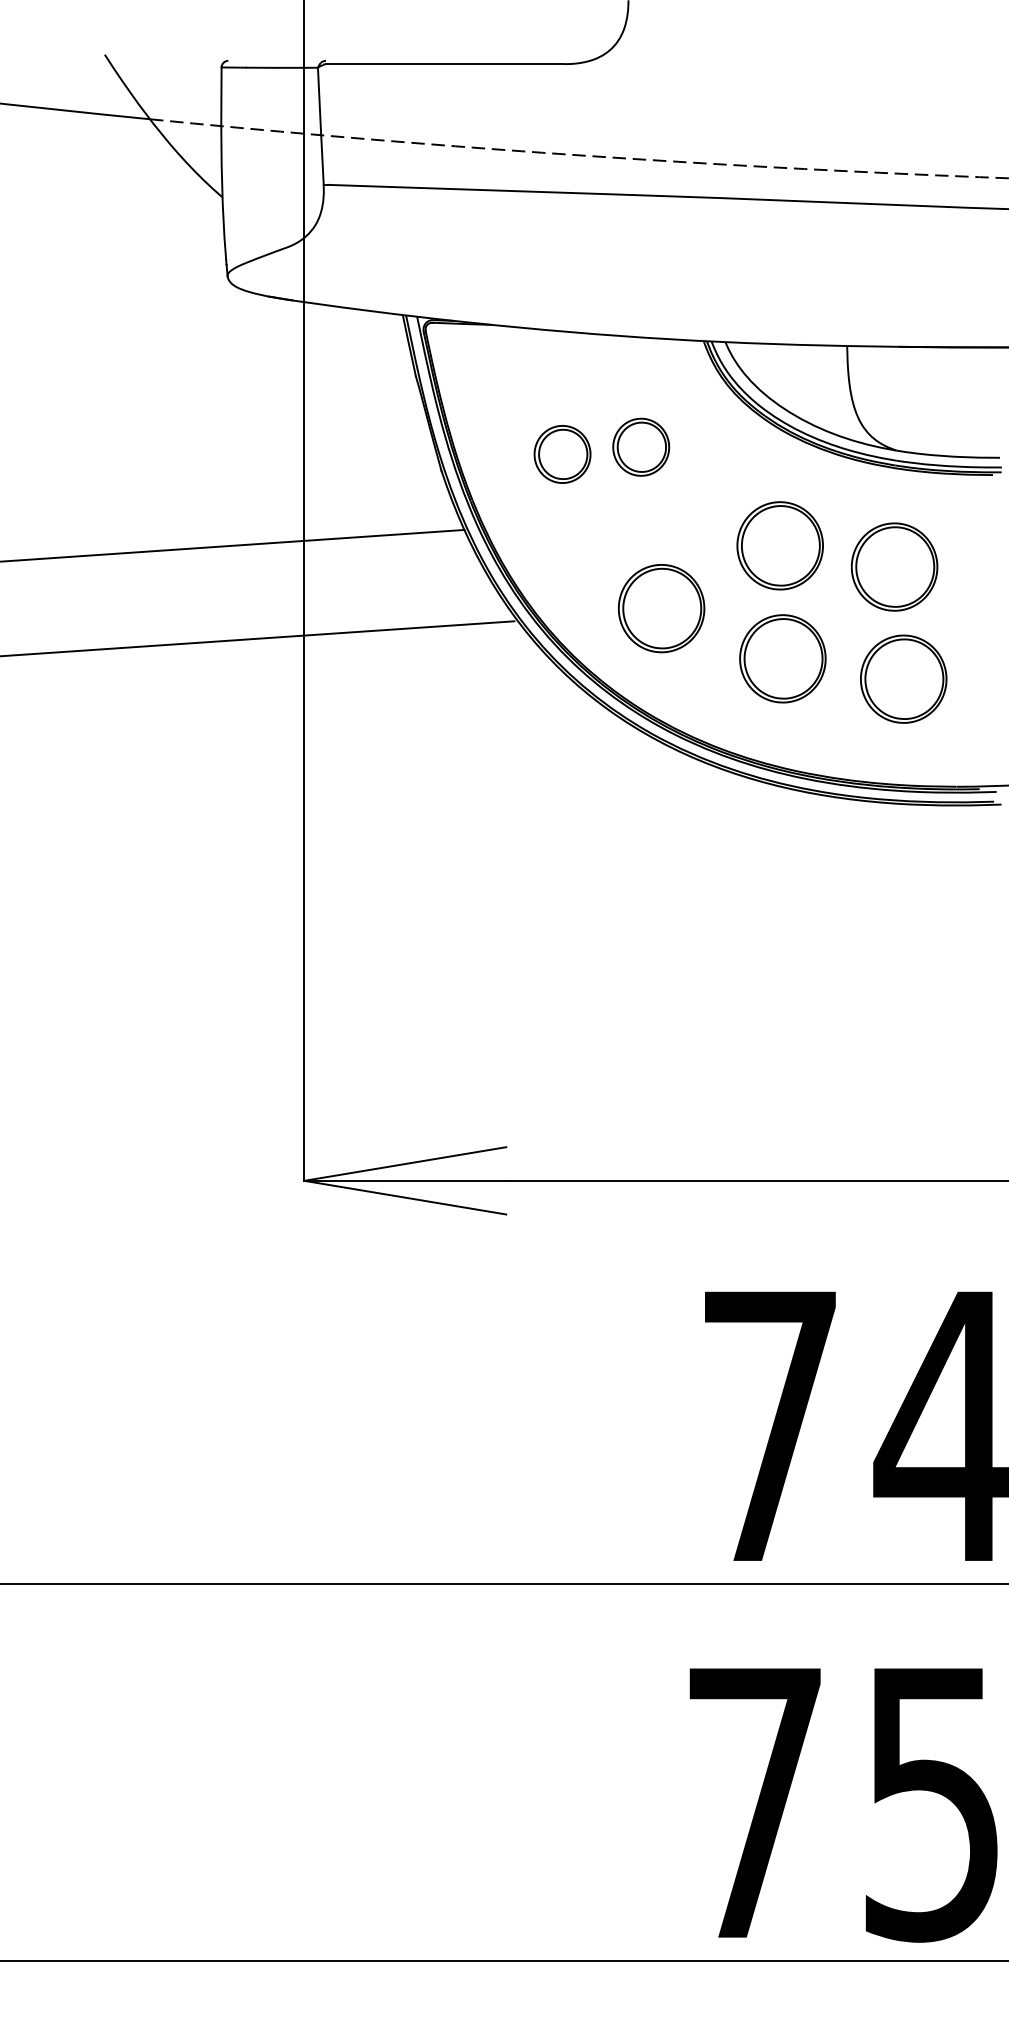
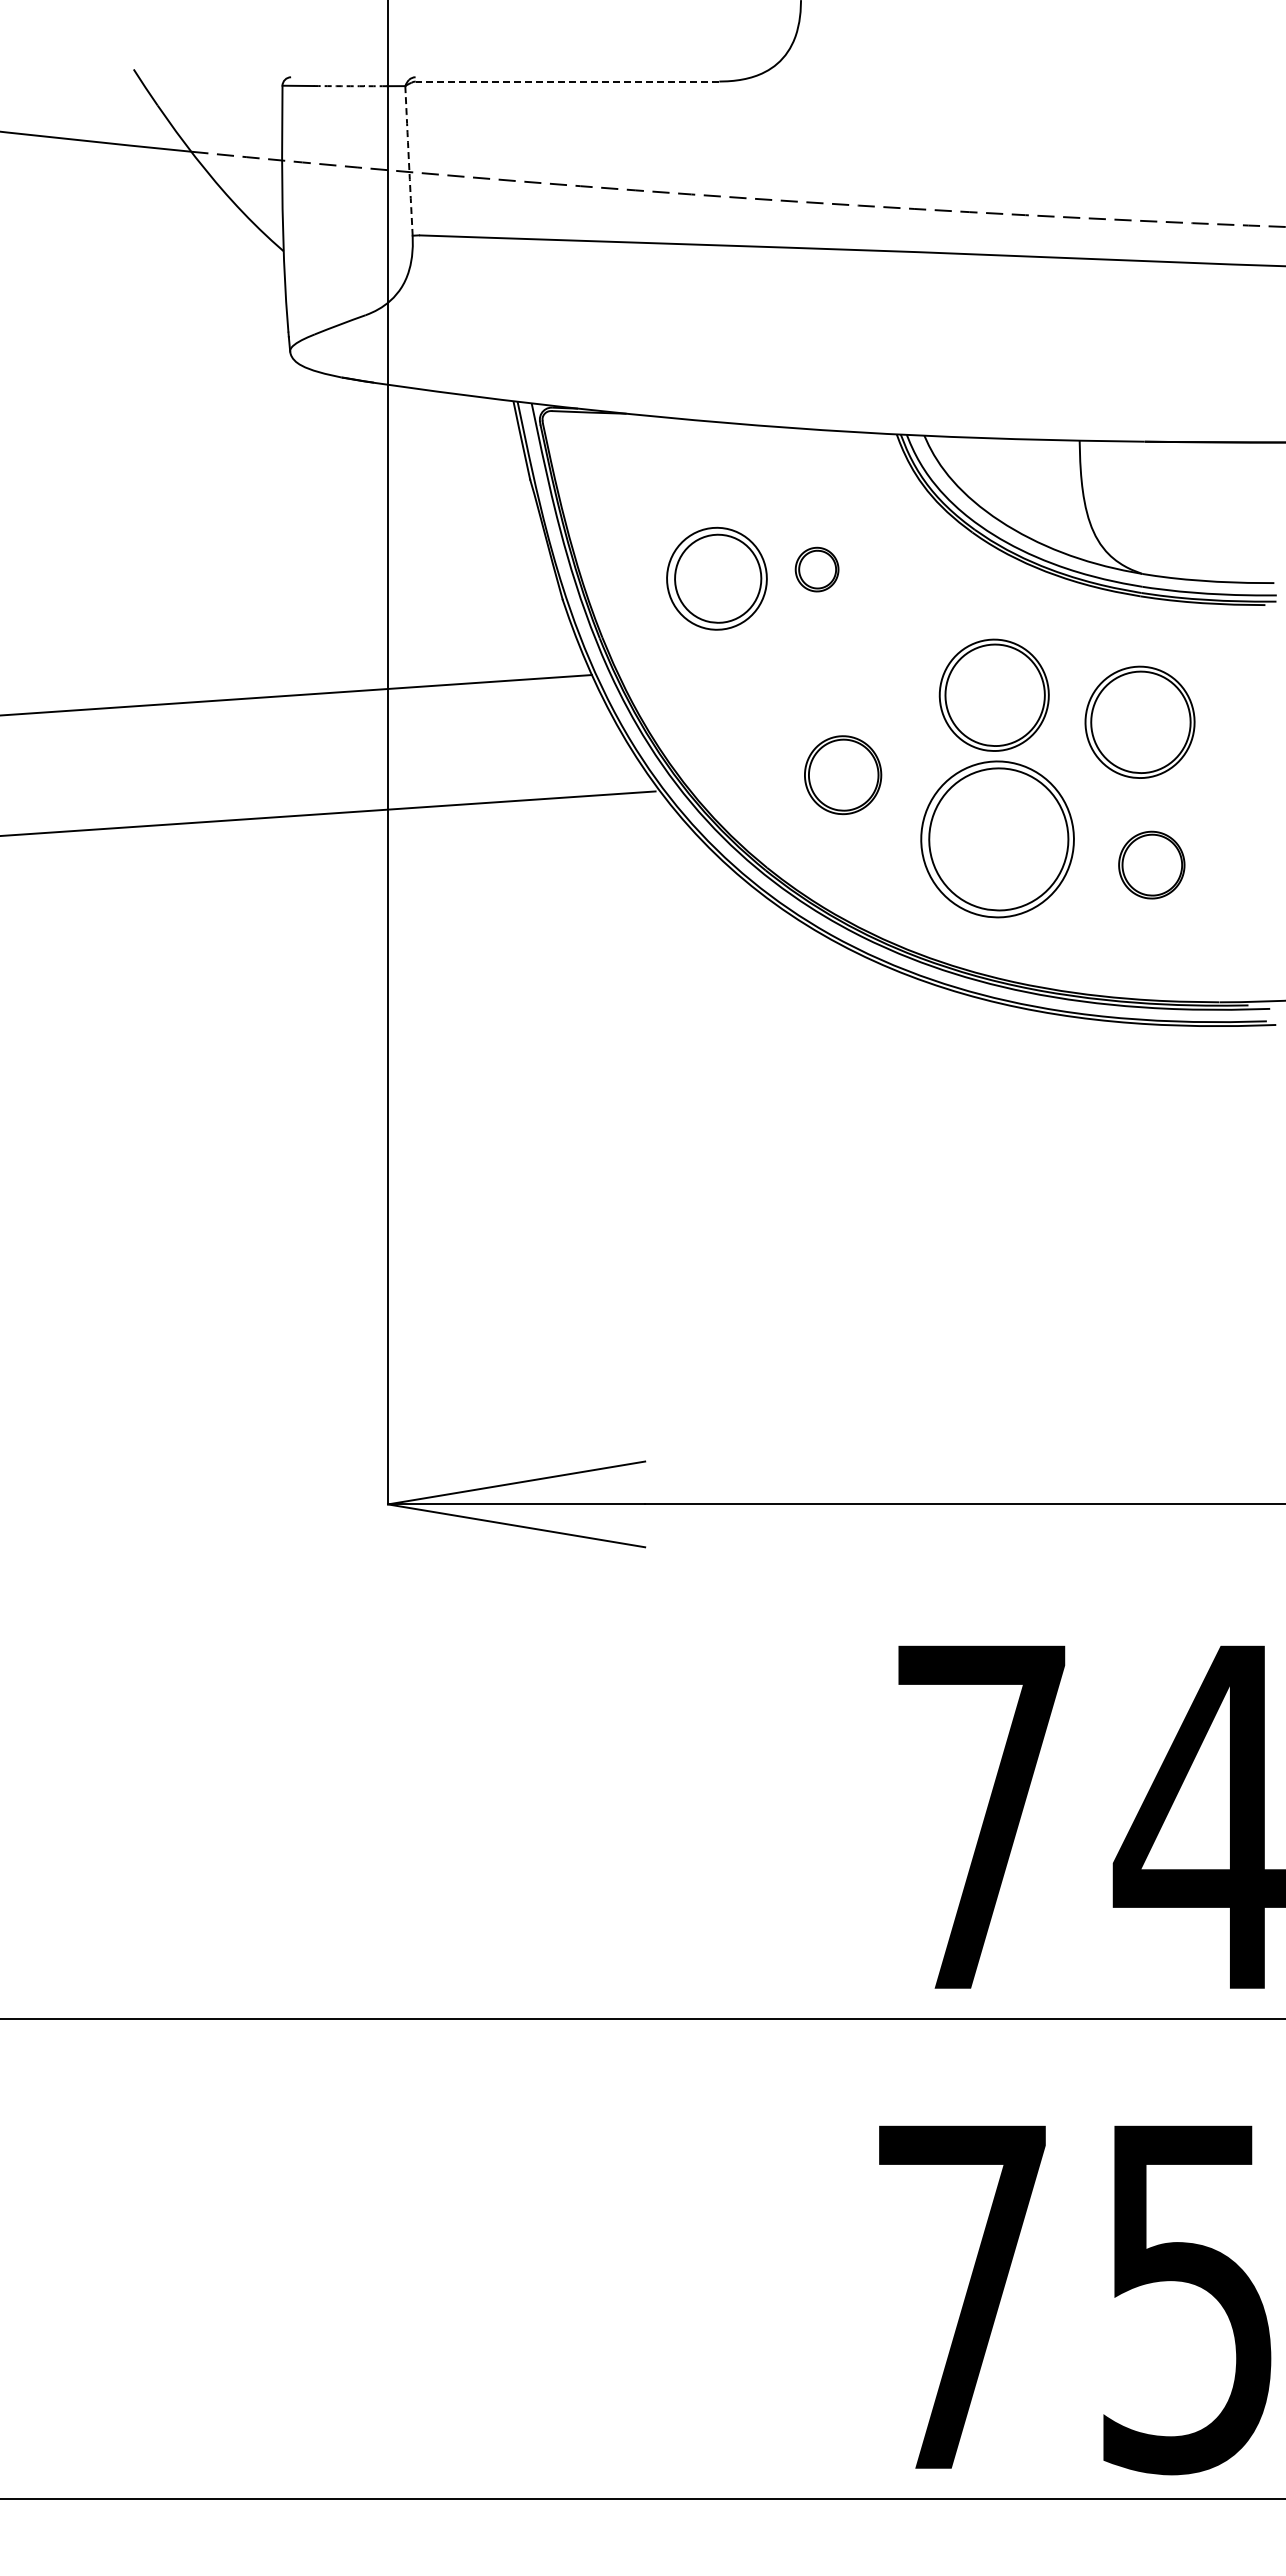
line: (445, 64) -> (567, 81), solid -> dashed
arc: (274, 68) -> (350, 86), solid -> dashed
arc: (320, 126) -> (408, 160), solid -> dashed
part: (640, 447) -> (816, 569), size x0.6
part: (562, 454) -> (716, 578), size x1.4
part: (661, 608) -> (842, 774), size x0.7
part: (782, 658) -> (997, 838), size x1.4
part: (903, 678) -> (1151, 864), size x0.6

